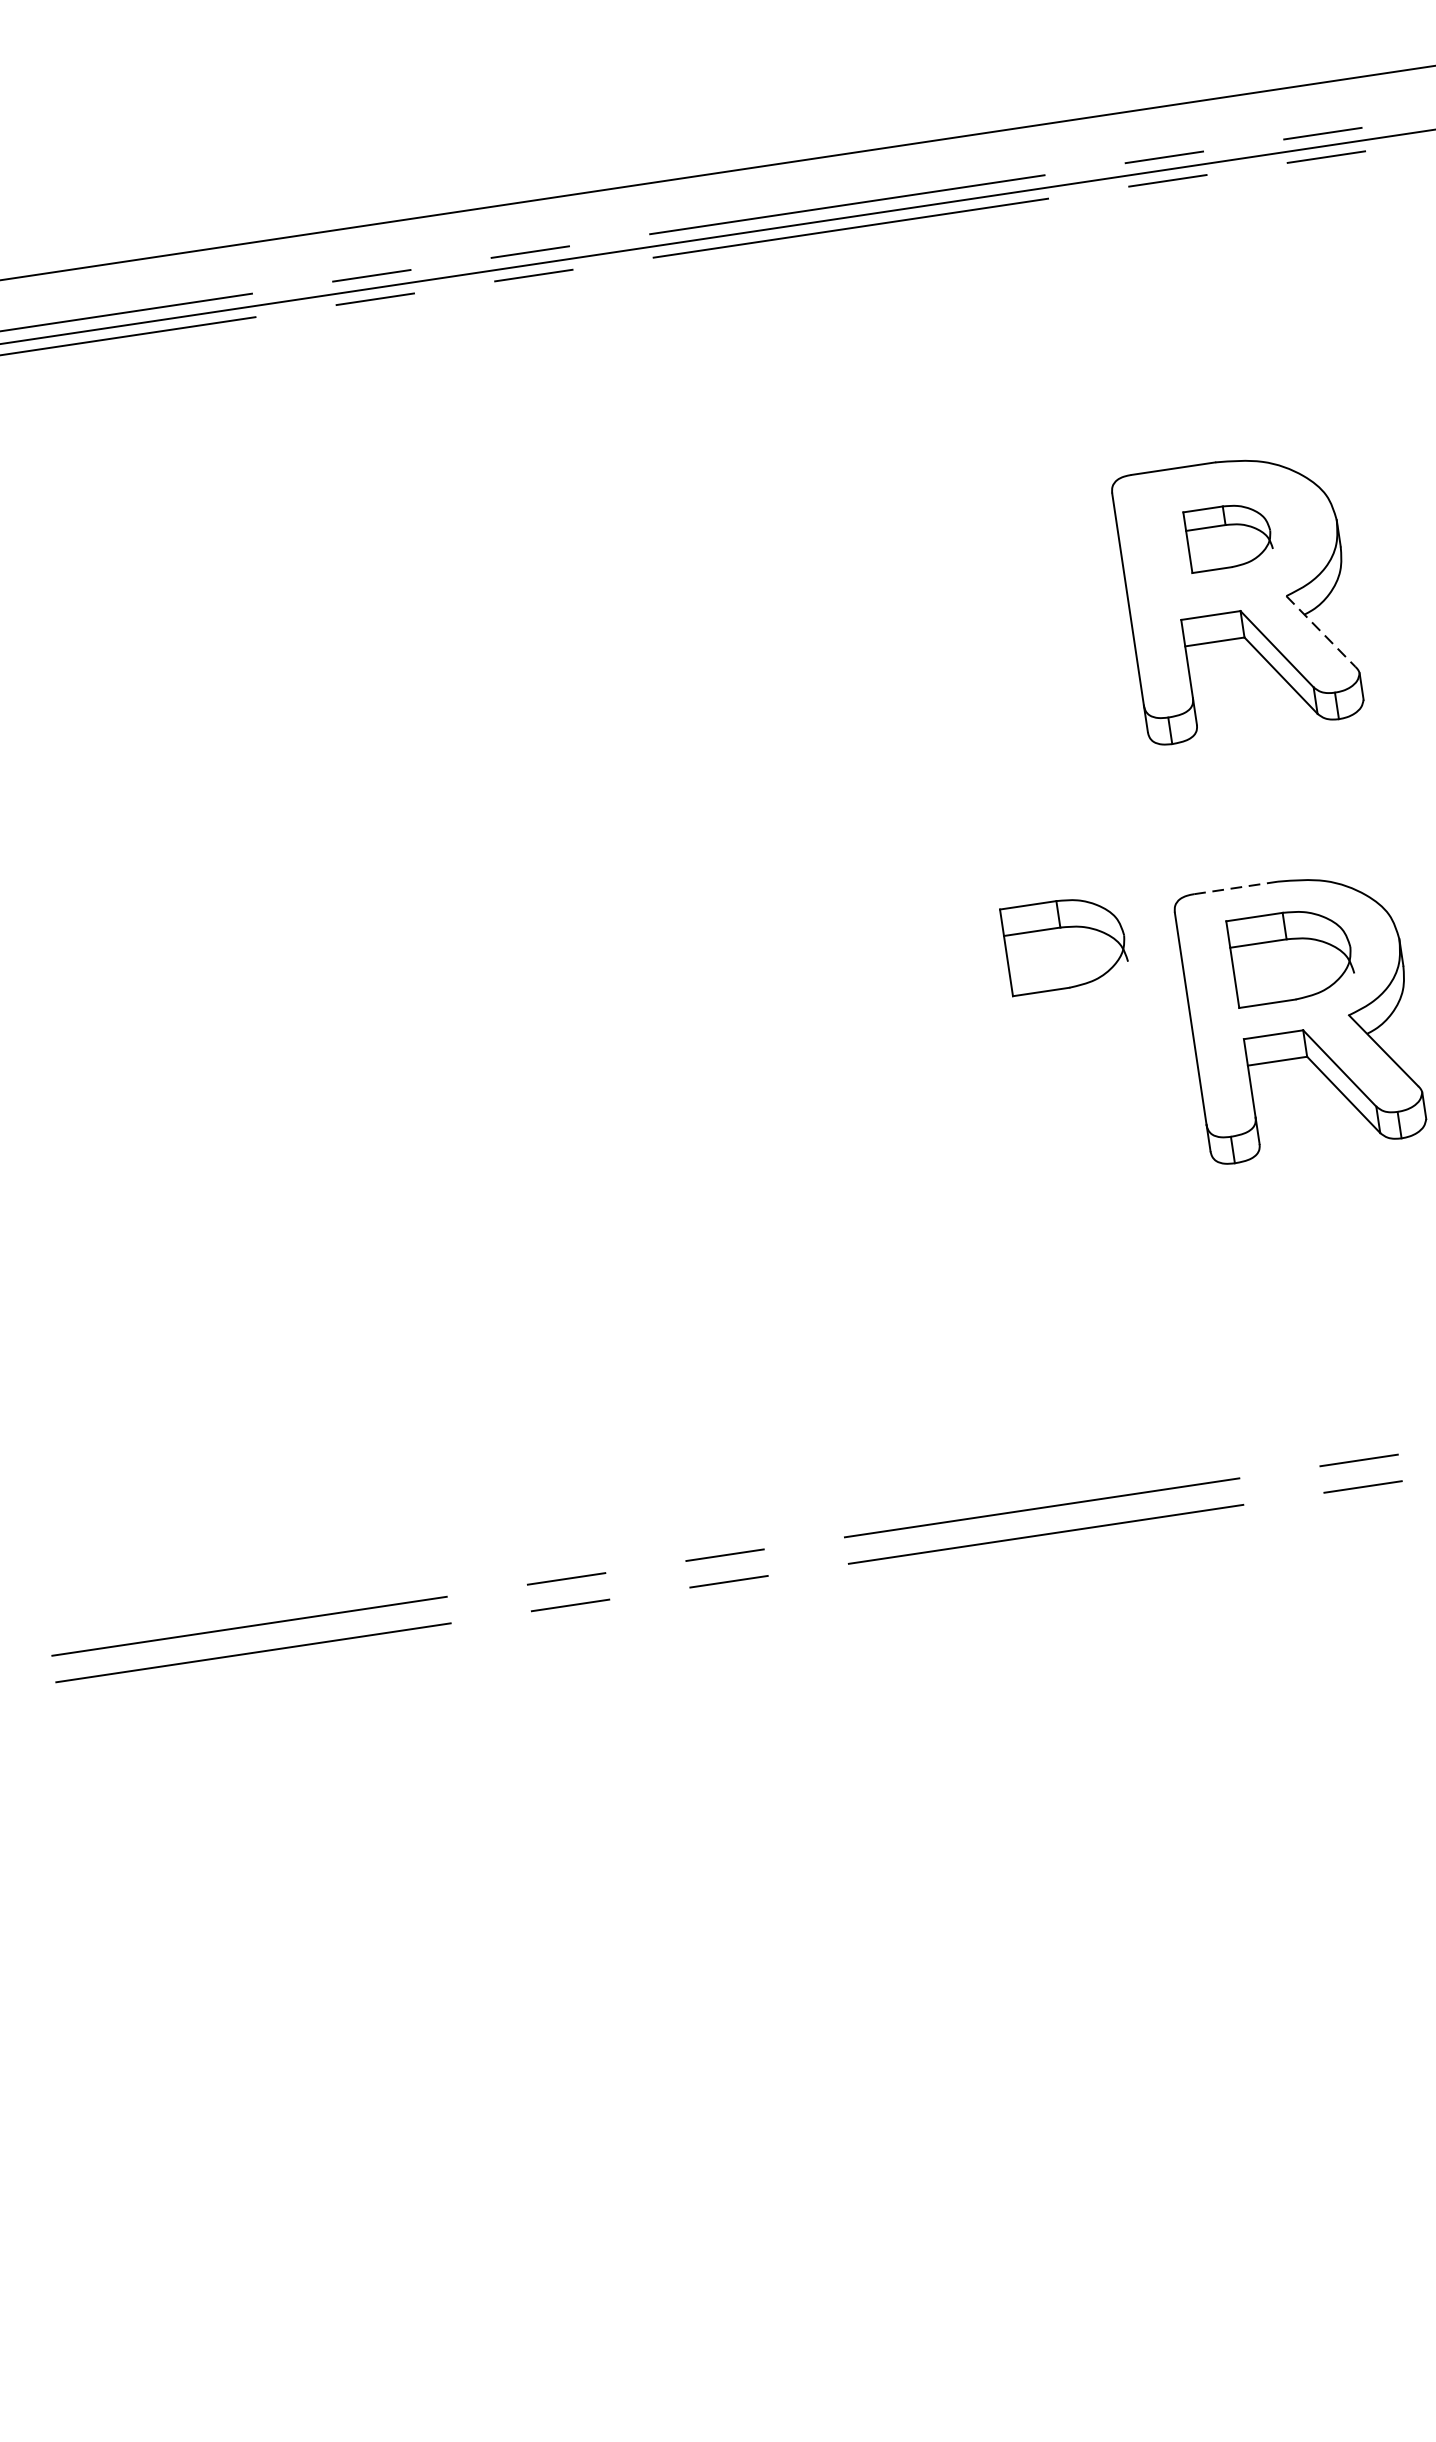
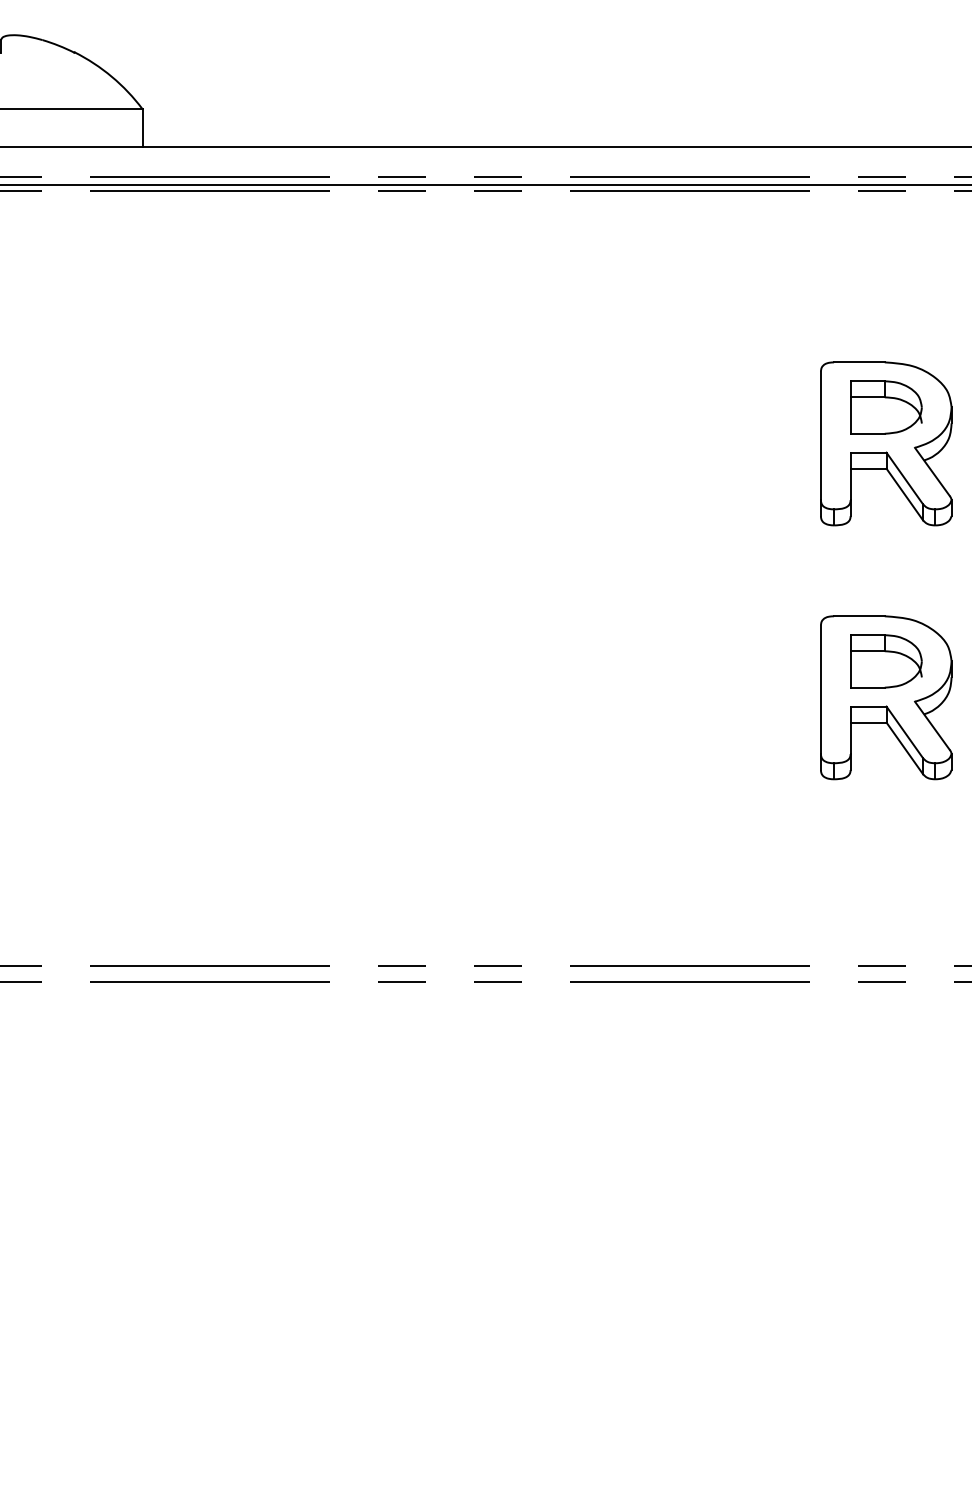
part: (1229, 536) -> (886, 407), size x1.43
line: (1321, 630) -> (932, 471), dashed -> solid
line: (1236, 888) -> (859, 616), dashed -> solid
part: (1065, 944) -> (753, 634), removed

